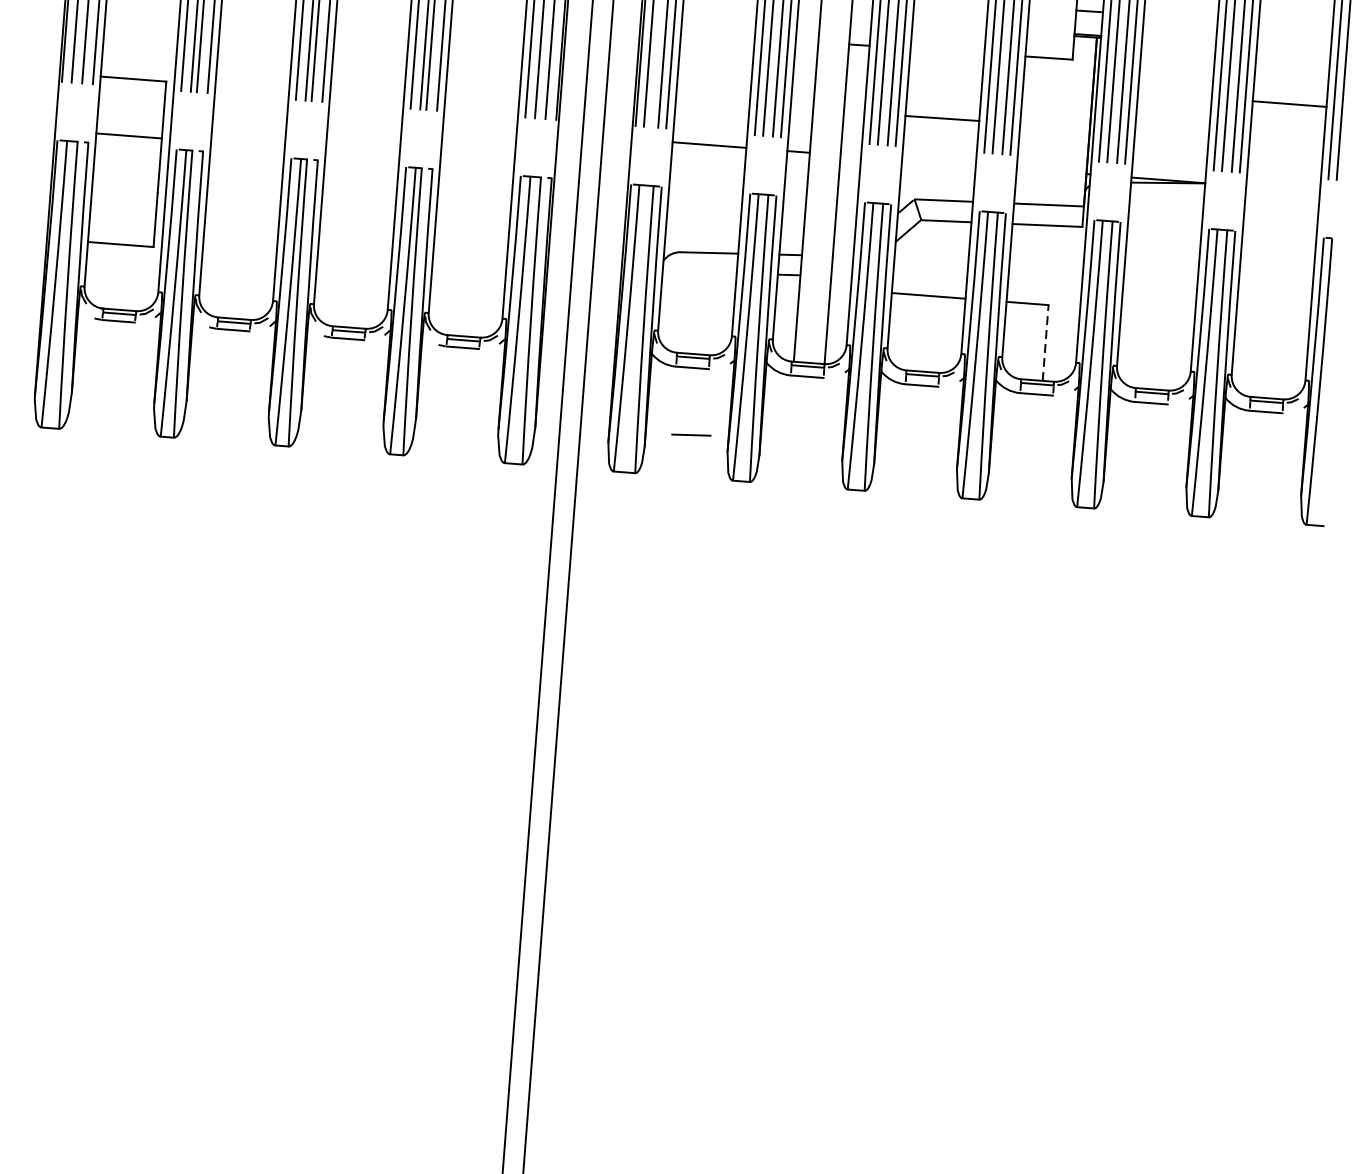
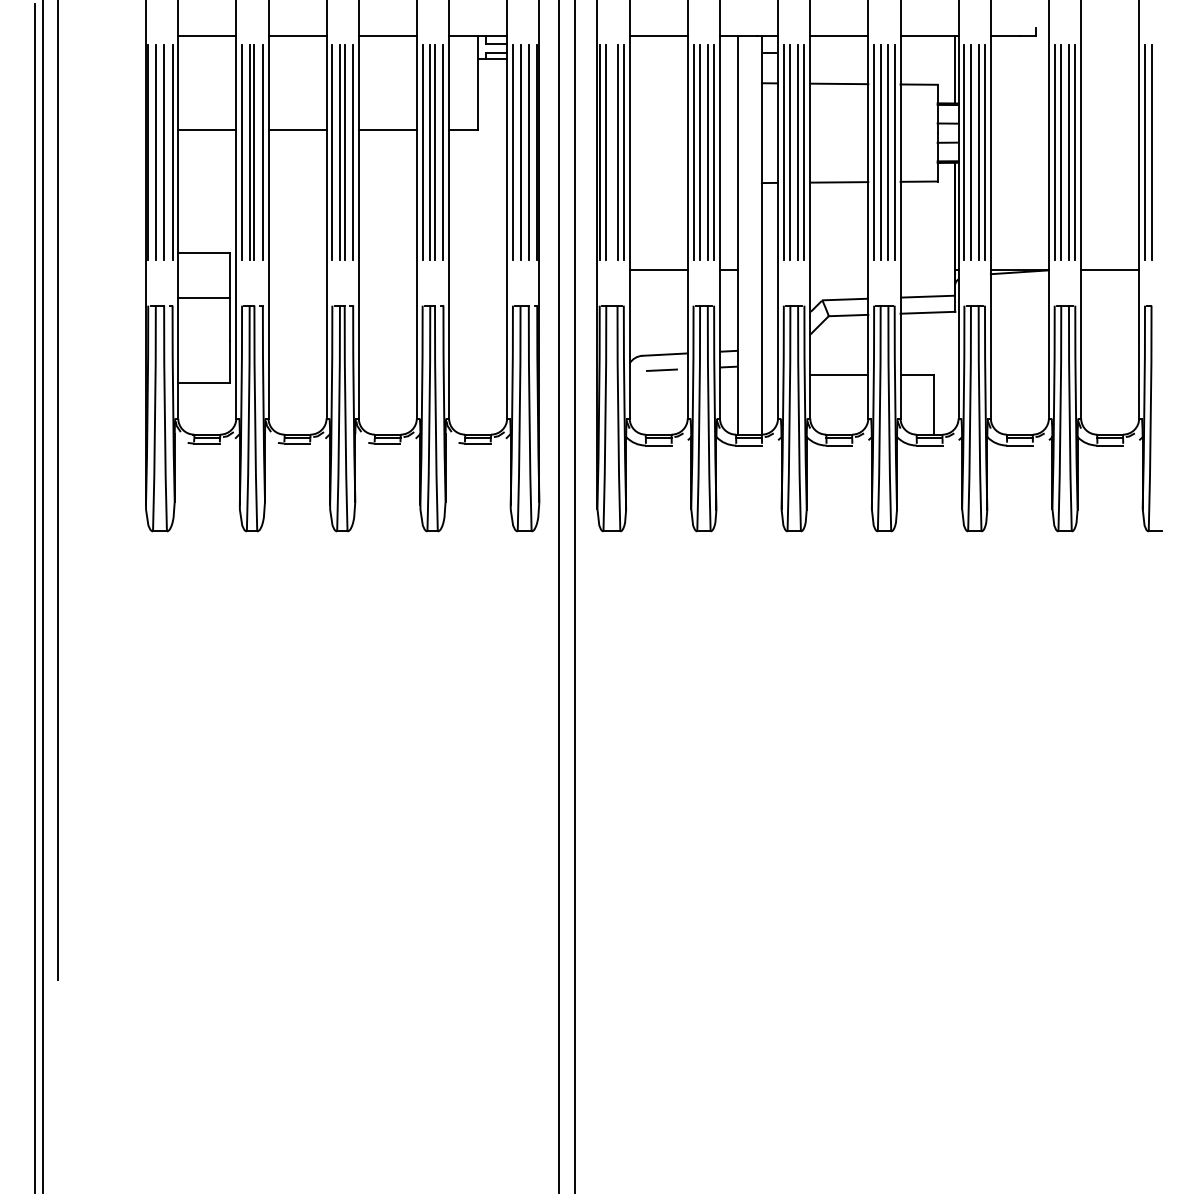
line: (1290, 104) -> (1110, 270), moved
line: (942, 118) -> (839, 182), moved
line: (1045, 342) -> (933, 404), dashed -> solid
line: (690, 434) -> (661, 369), moved

